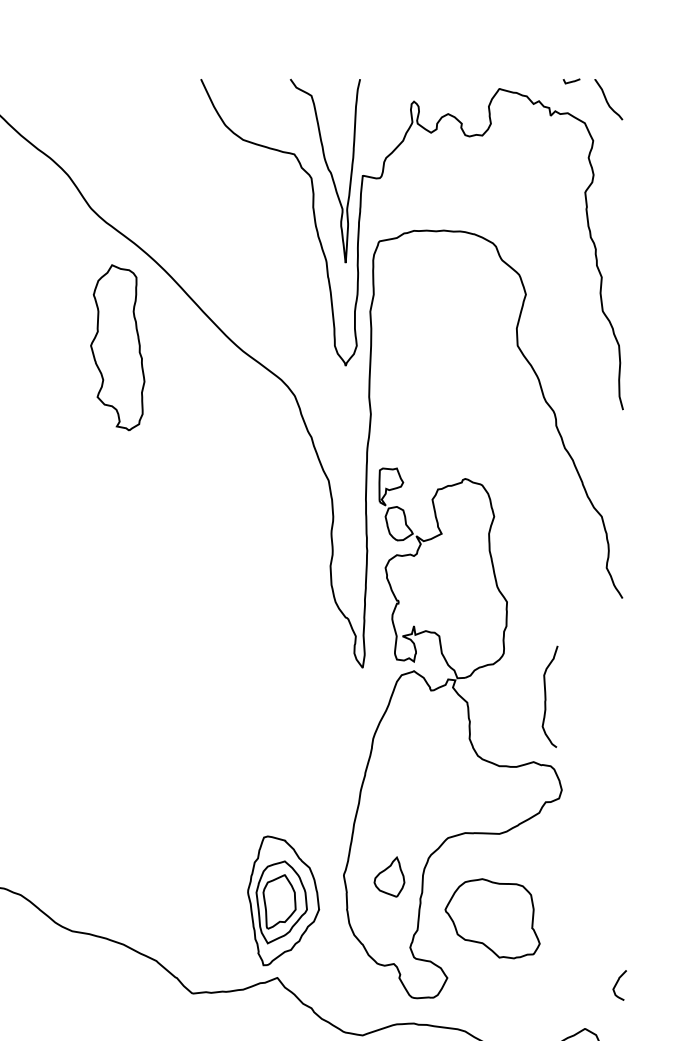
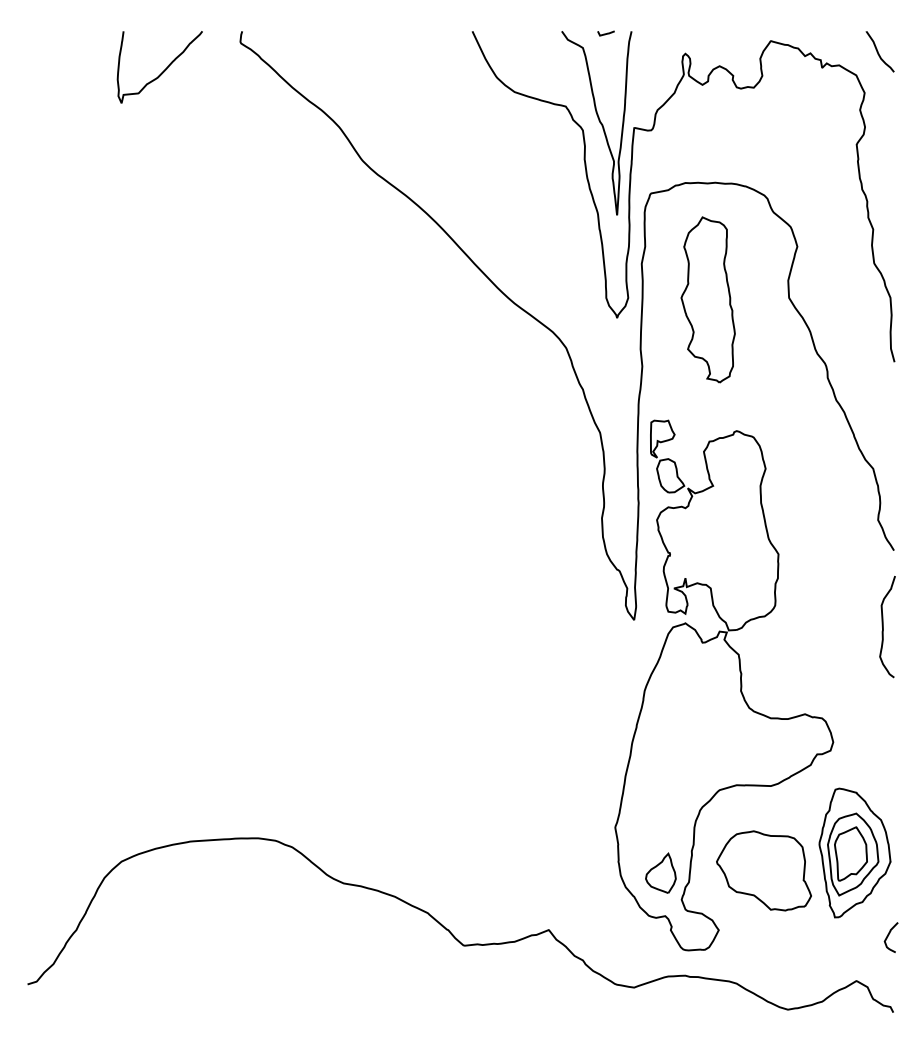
line: (571, 81) -> (605, 33), moved
part: (117, 347) -> (707, 299), moved
curve: (546, 697) -> (883, 627), moved
part: (389, 876) -> (660, 872), moved
part: (283, 900) -> (854, 852), moved

